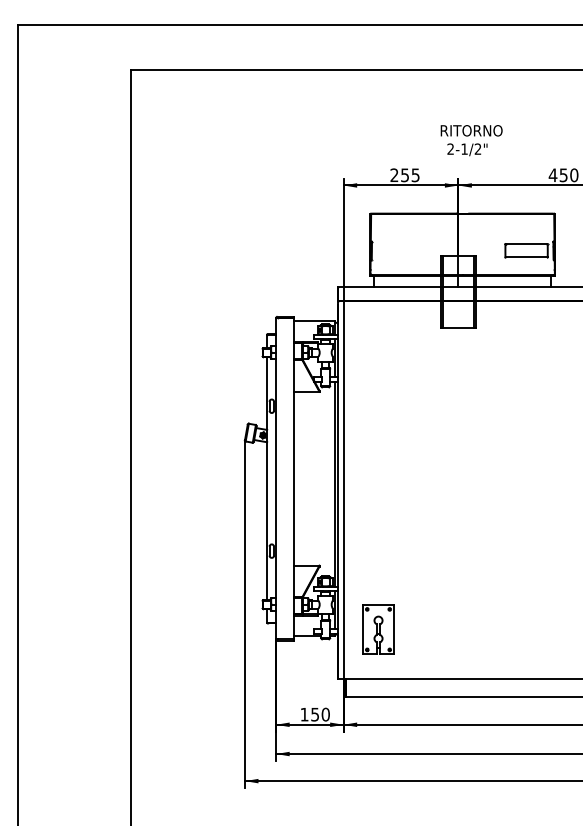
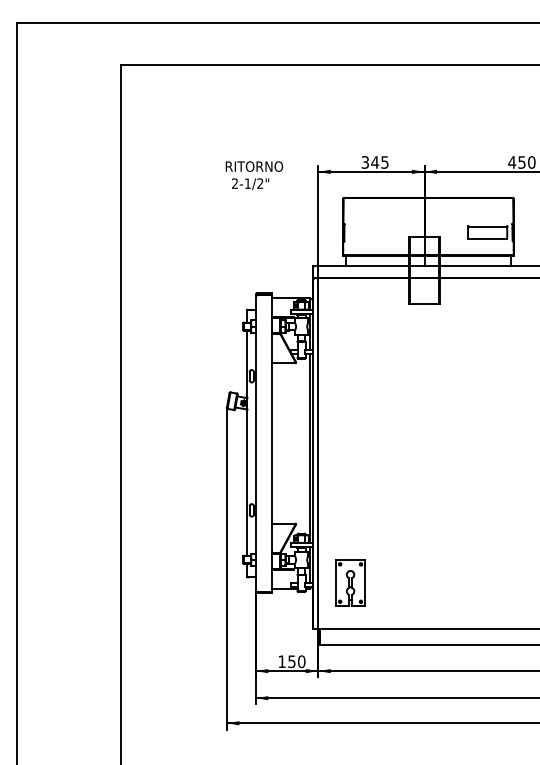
text: (471, 140) -> (254, 175), moved
text: (399, 175) -> (369, 162), 255 -> 345

